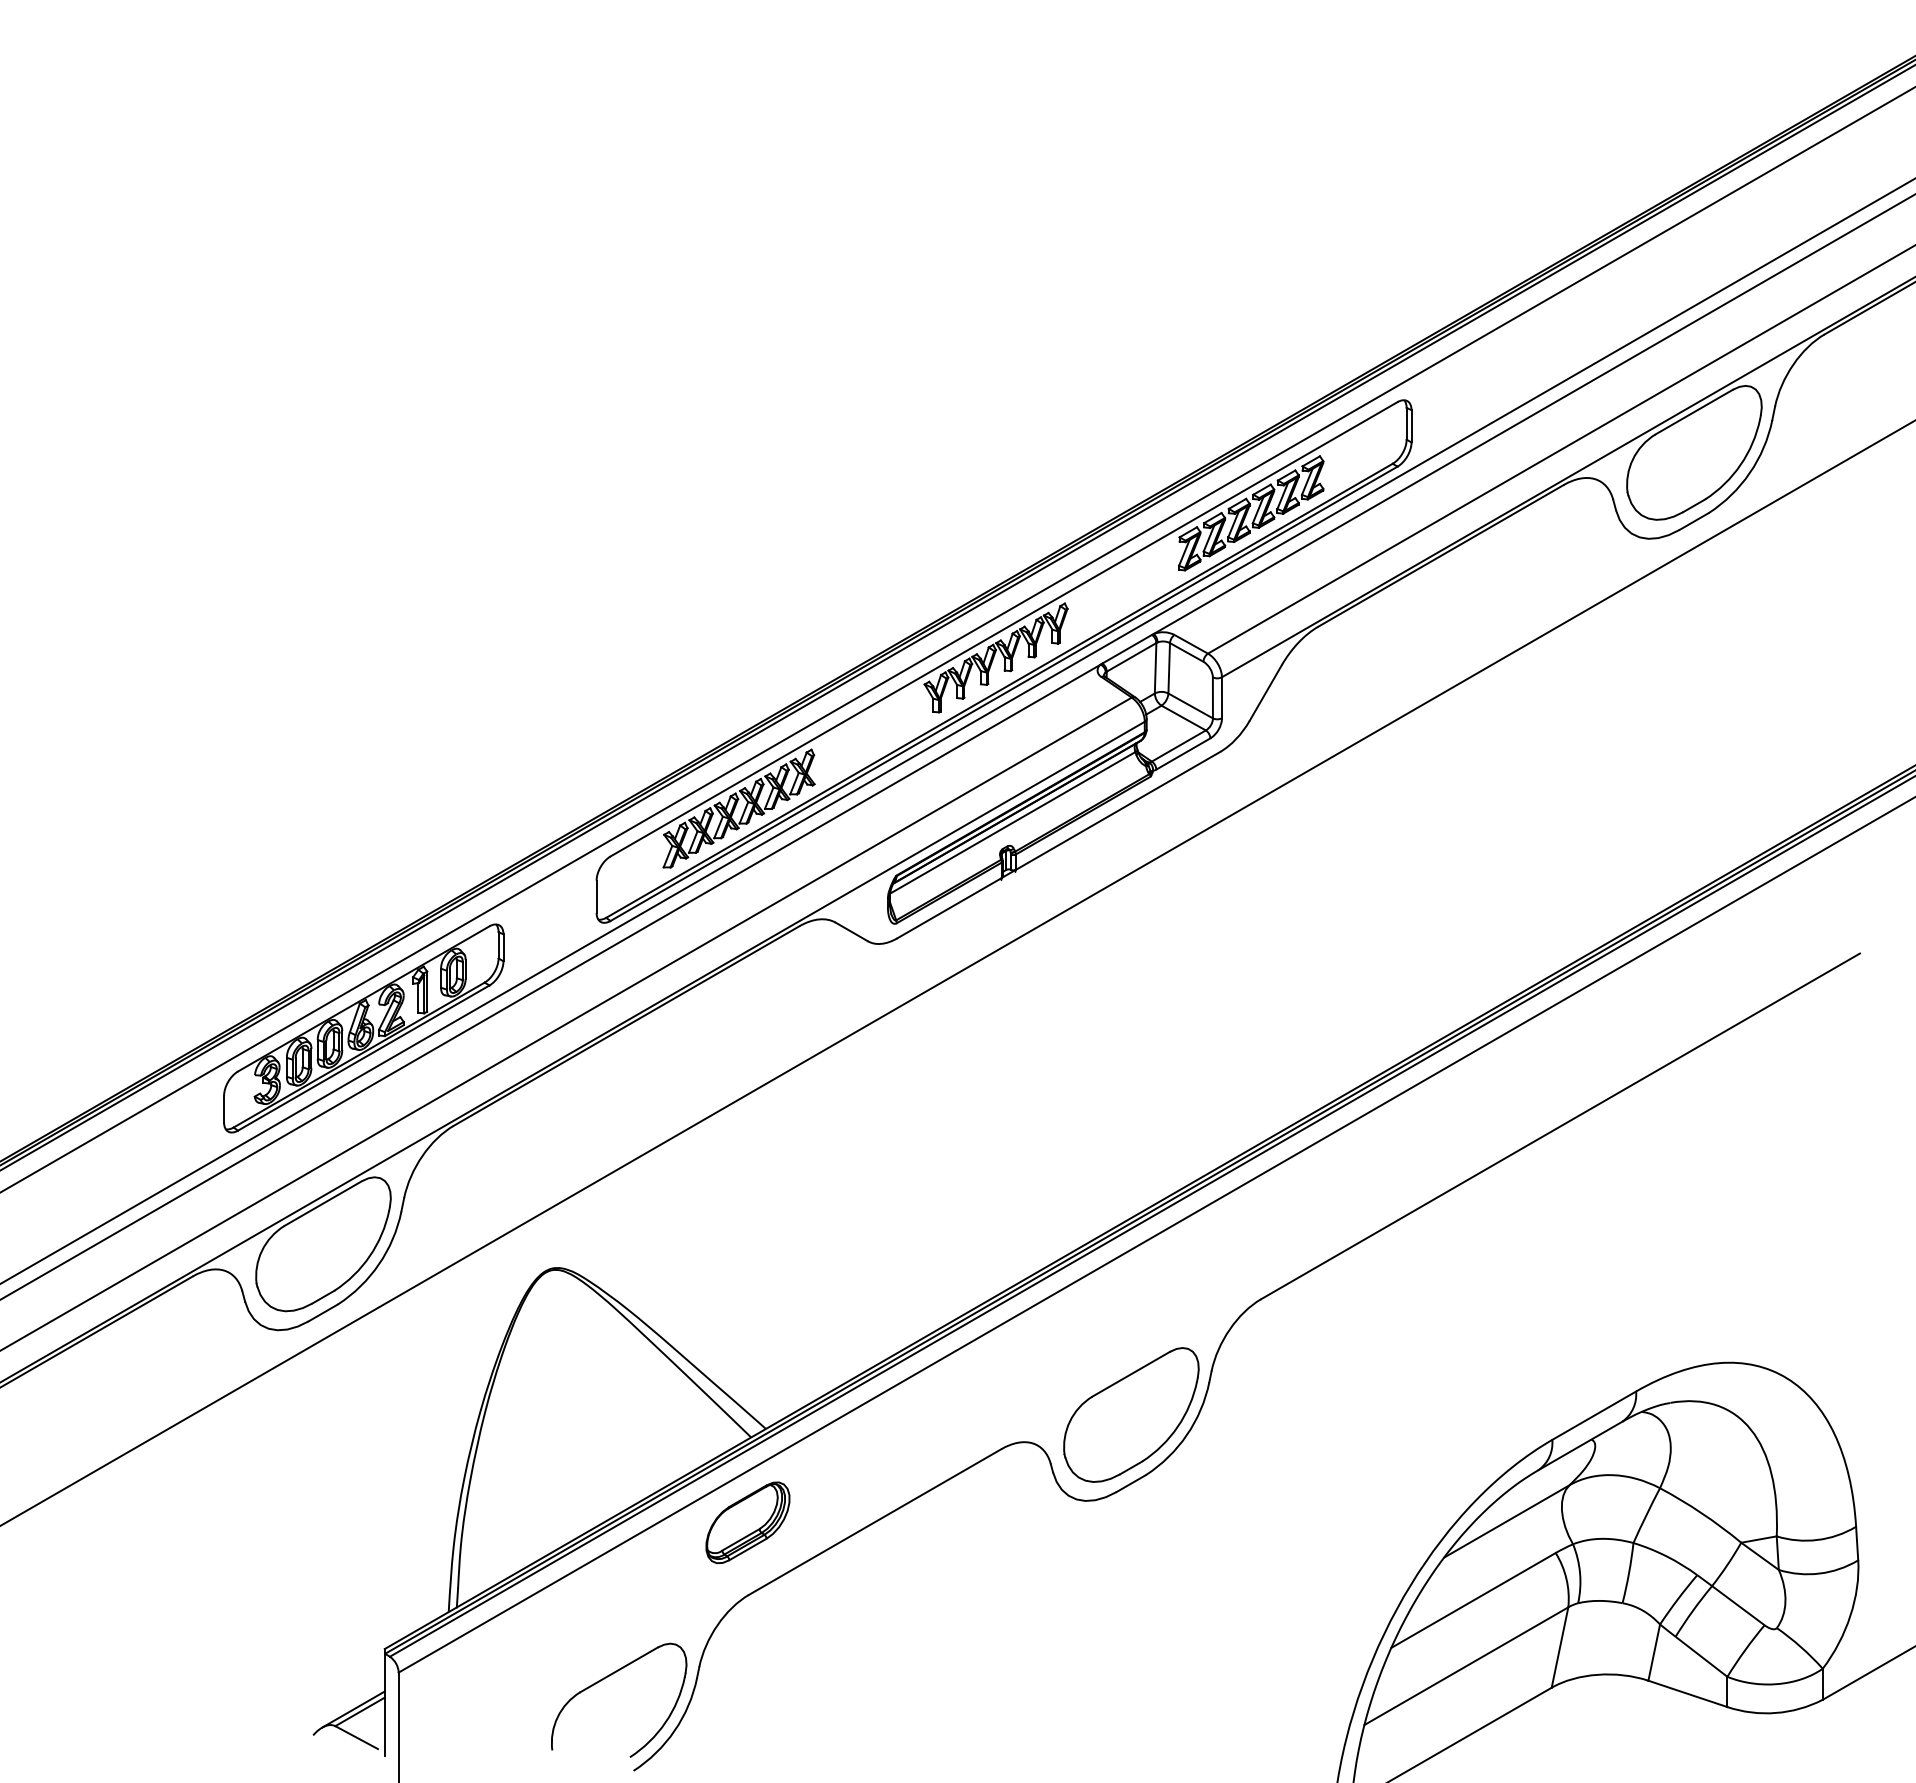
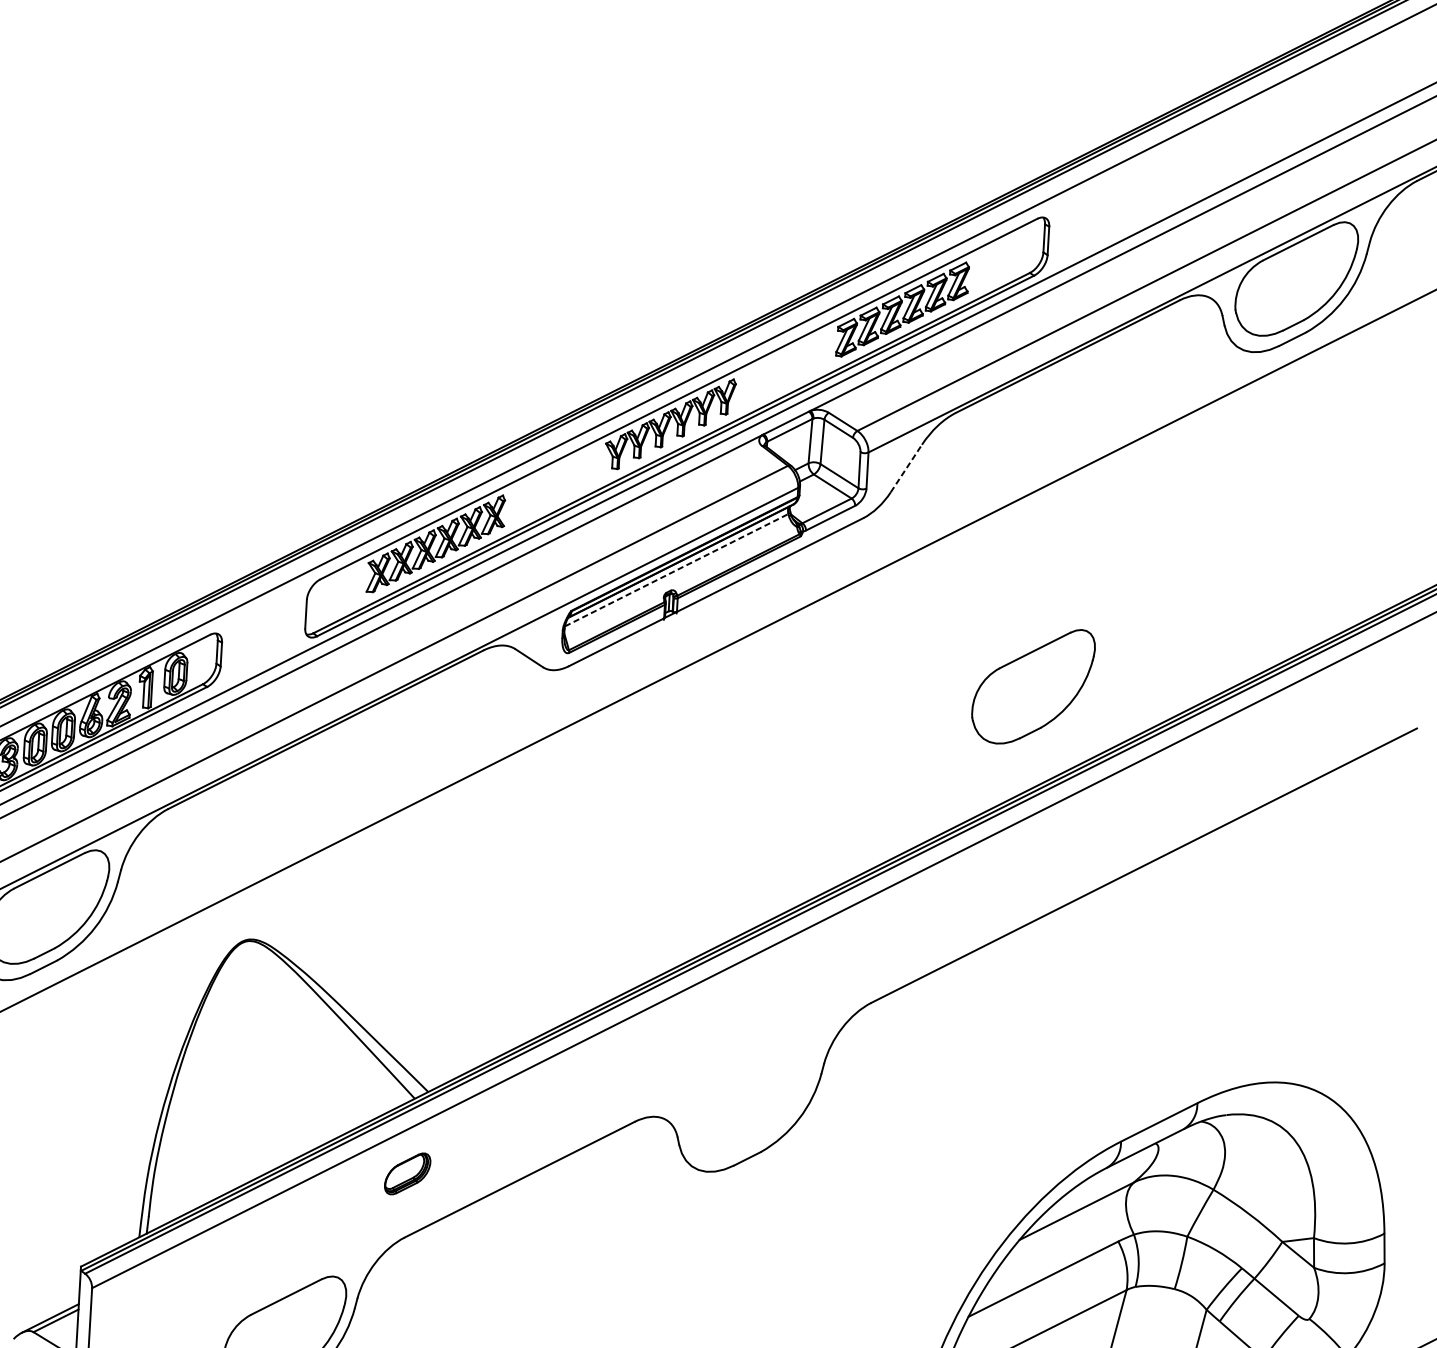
line: (1266, 692) -> (907, 468), solid -> dashed
line: (1012, 822) -> (676, 569), solid -> dashed
part: (1131, 1414) -> (1033, 685), moved
part: (747, 1522) -> (407, 1173), size x0.6

